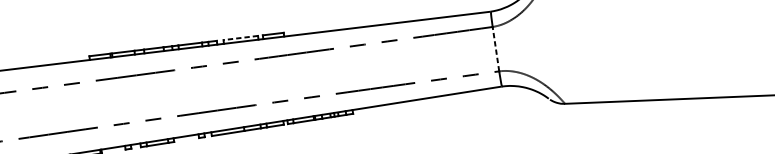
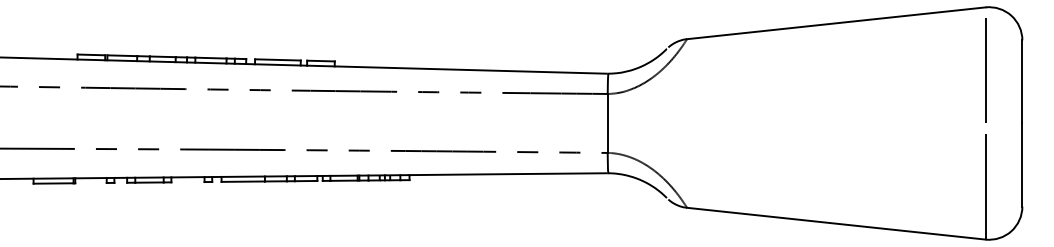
line: (240, 37) -> (277, 59), dashed -> solid
line: (495, 48) -> (607, 122), dashed -> solid

